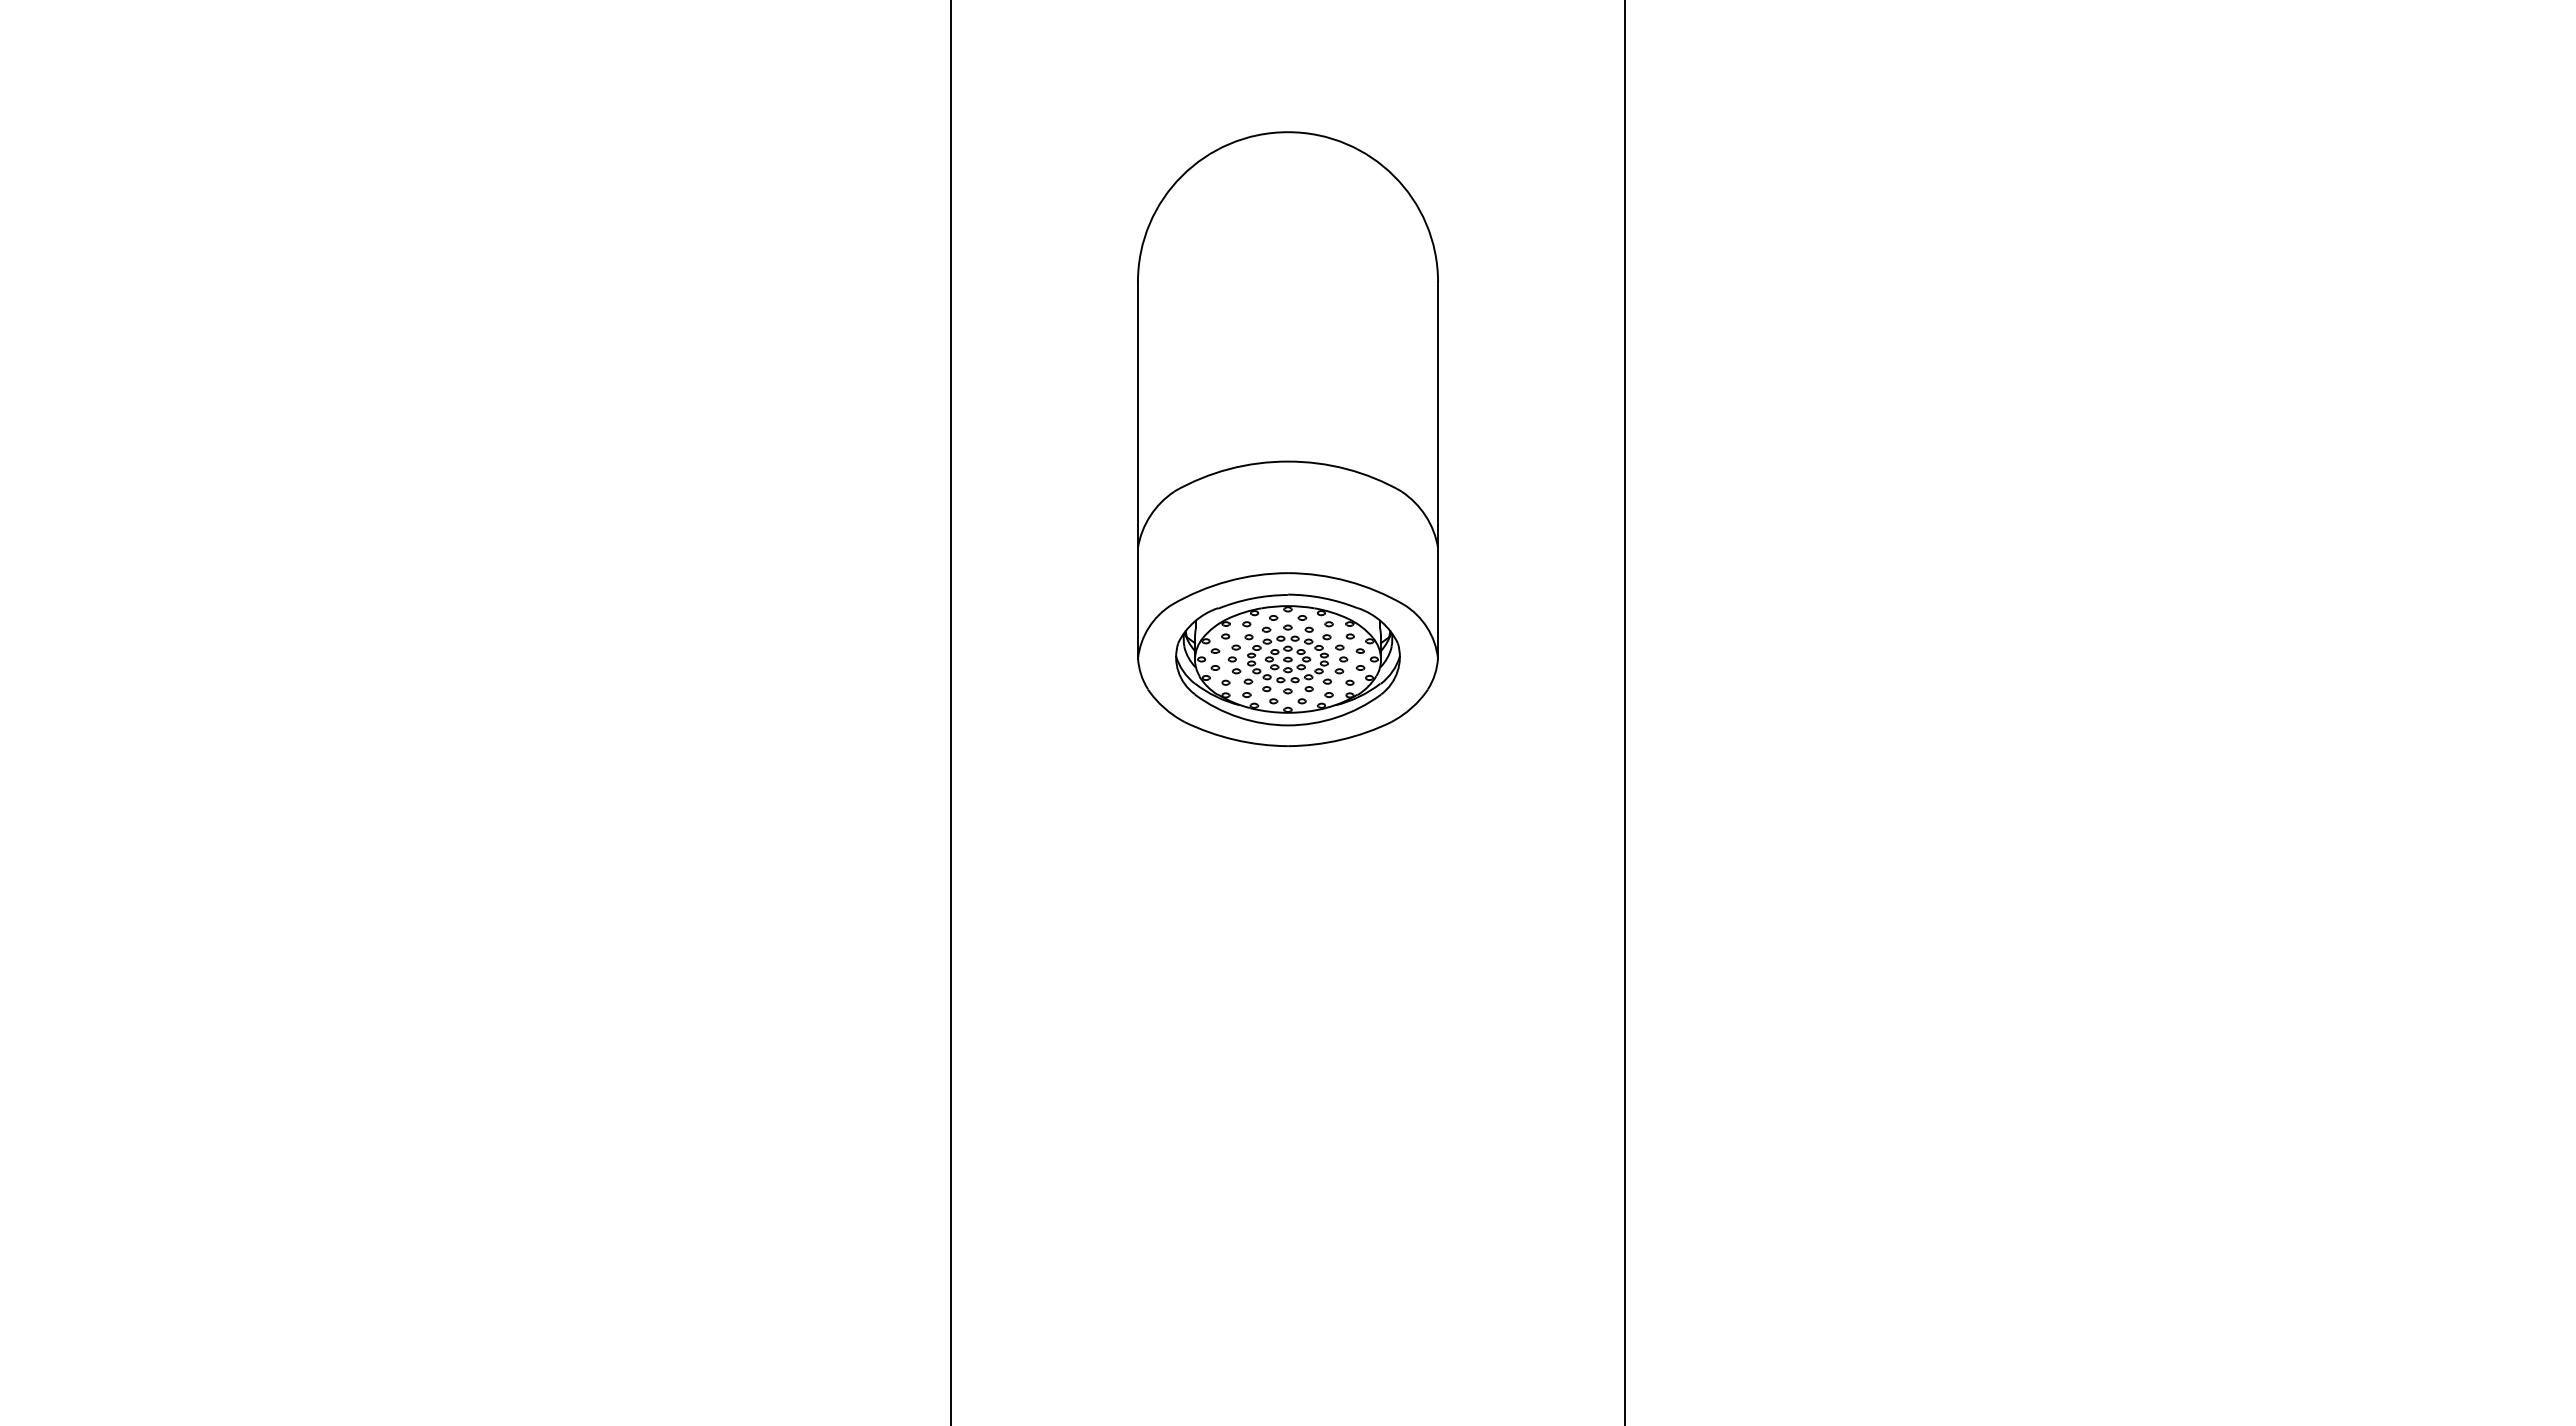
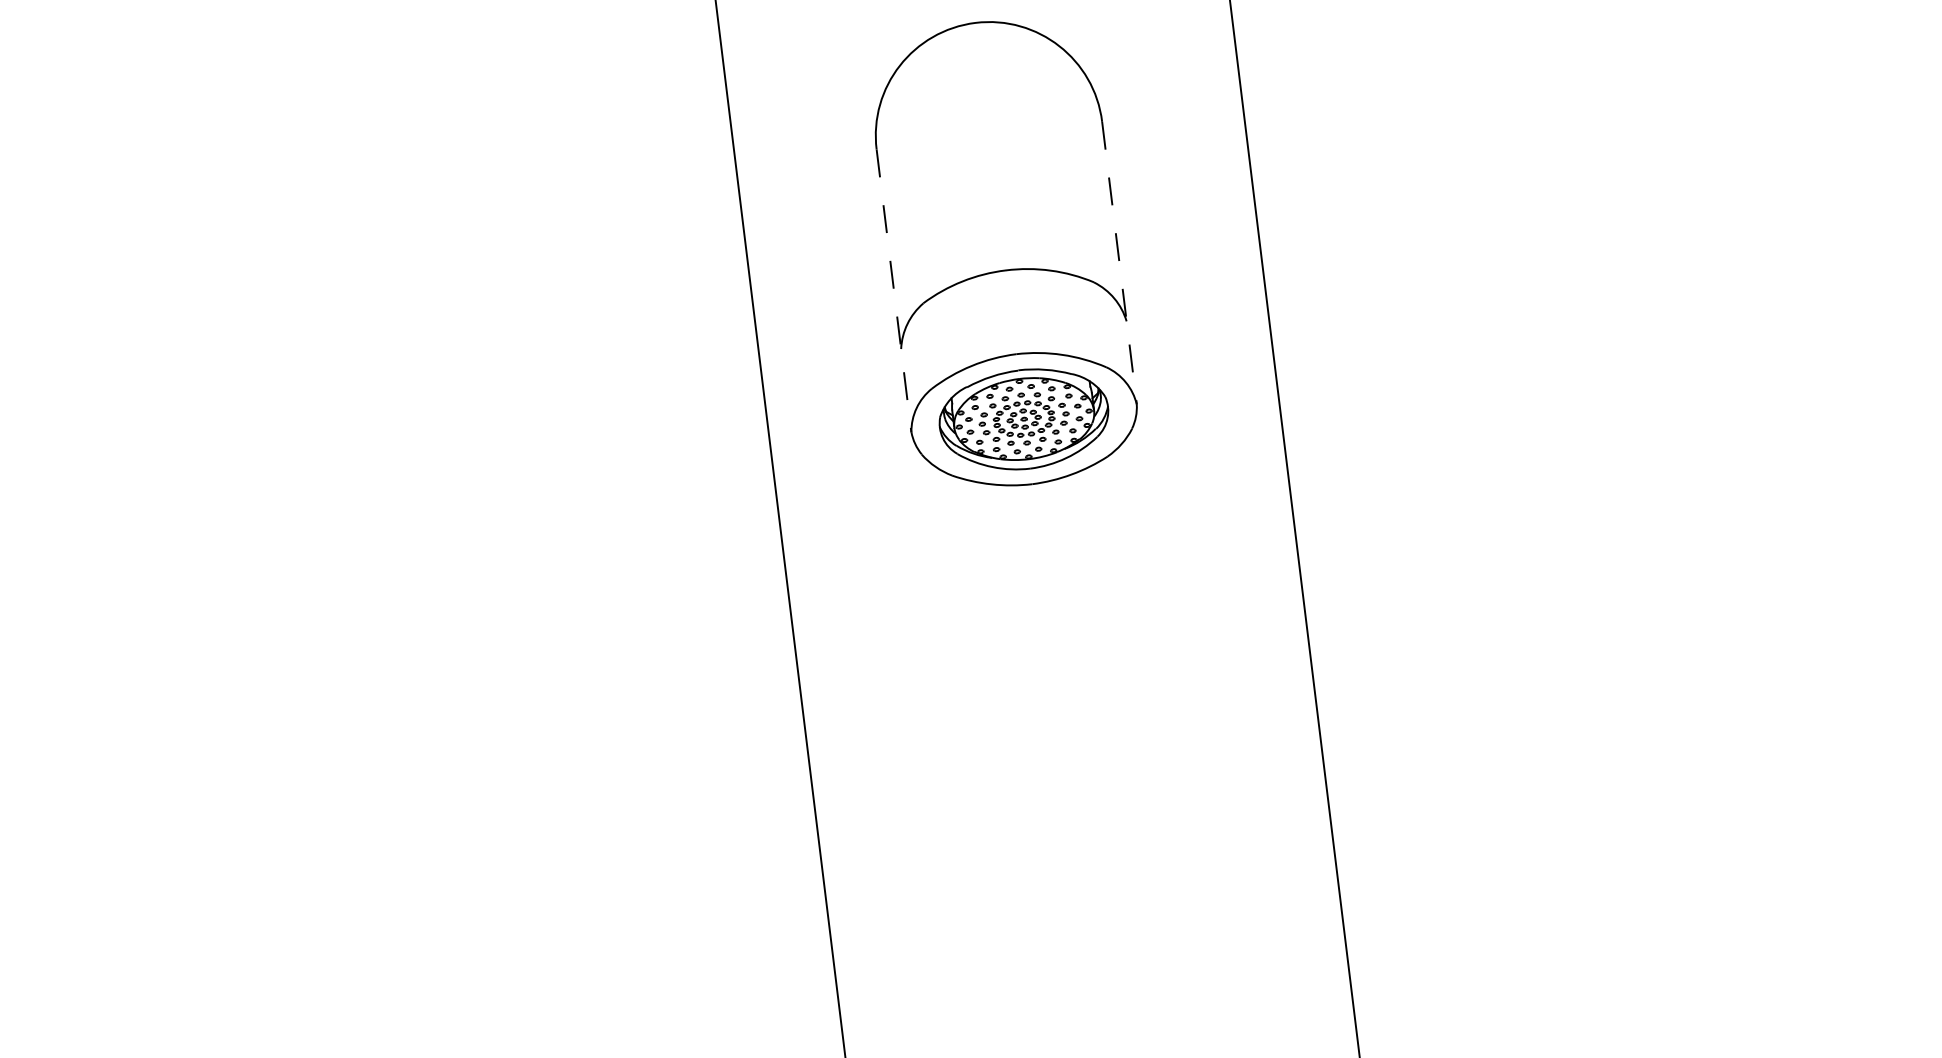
line: (1137, 471) -> (893, 291), solid -> dashed
line: (1438, 471) -> (1119, 263), solid -> dashed

